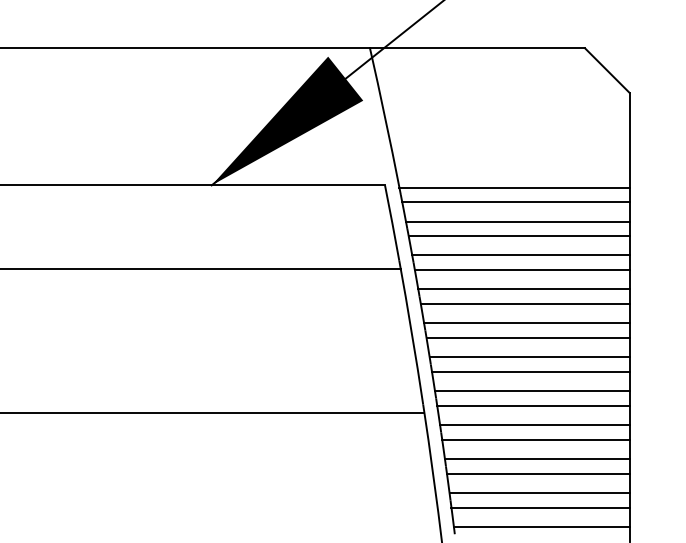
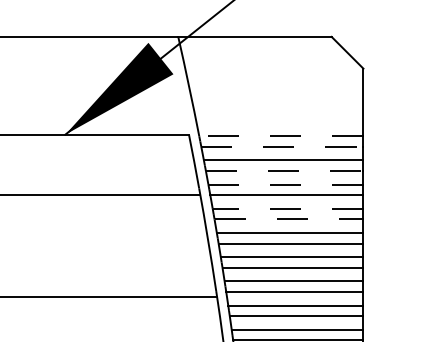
line: (514, 187) -> (281, 136), solid -> dashed
line: (515, 202) -> (282, 146), solid -> dashed
line: (519, 236) -> (284, 171), solid -> dashed
line: (520, 255) -> (285, 184), solid -> dashed
line: (523, 289) -> (287, 208), solid -> dashed
line: (525, 304) -> (289, 219), solid -> dashed

